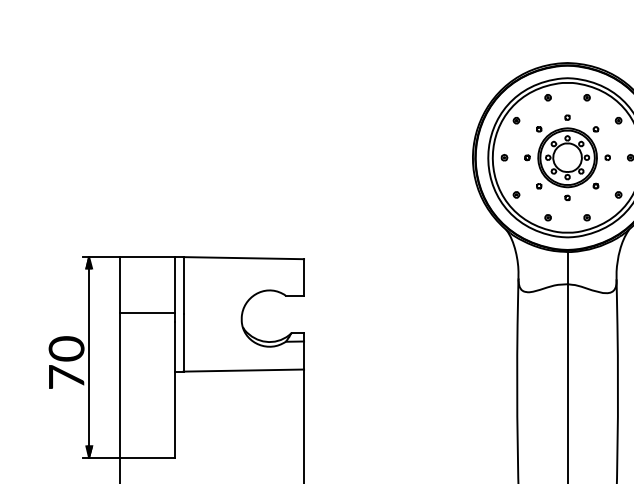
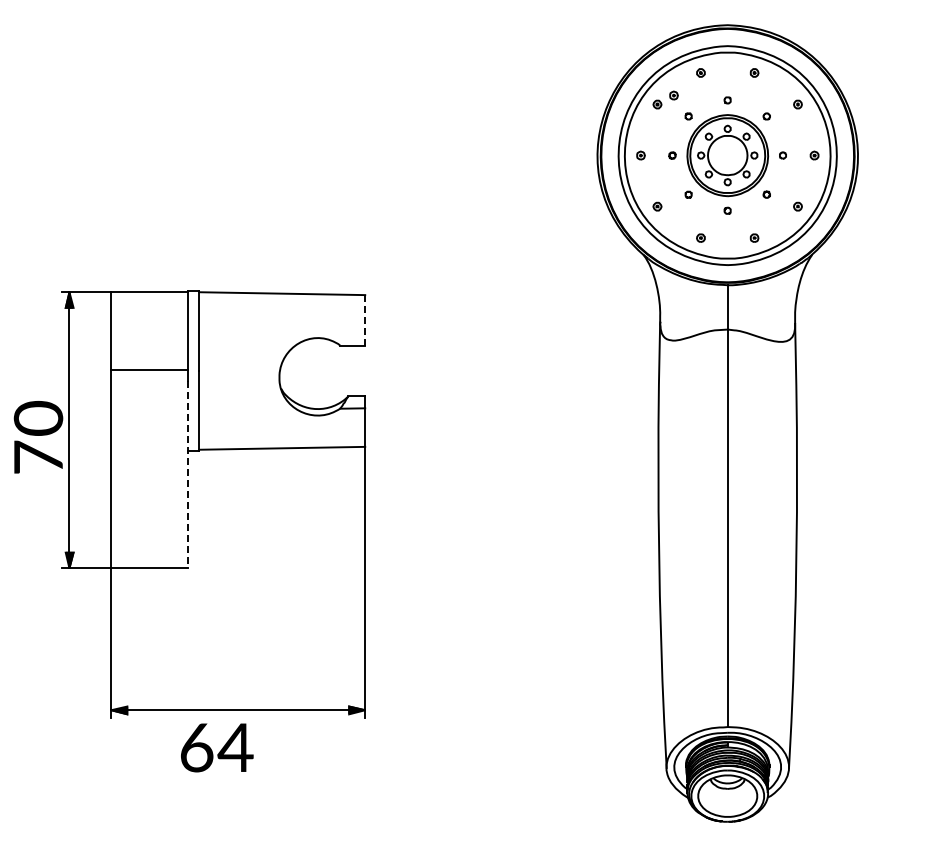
part: (528, 114) -> (673, 95), added
line: (304, 276) -> (365, 319), solid -> dashed
line: (174, 389) -> (187, 474), solid -> dashed

